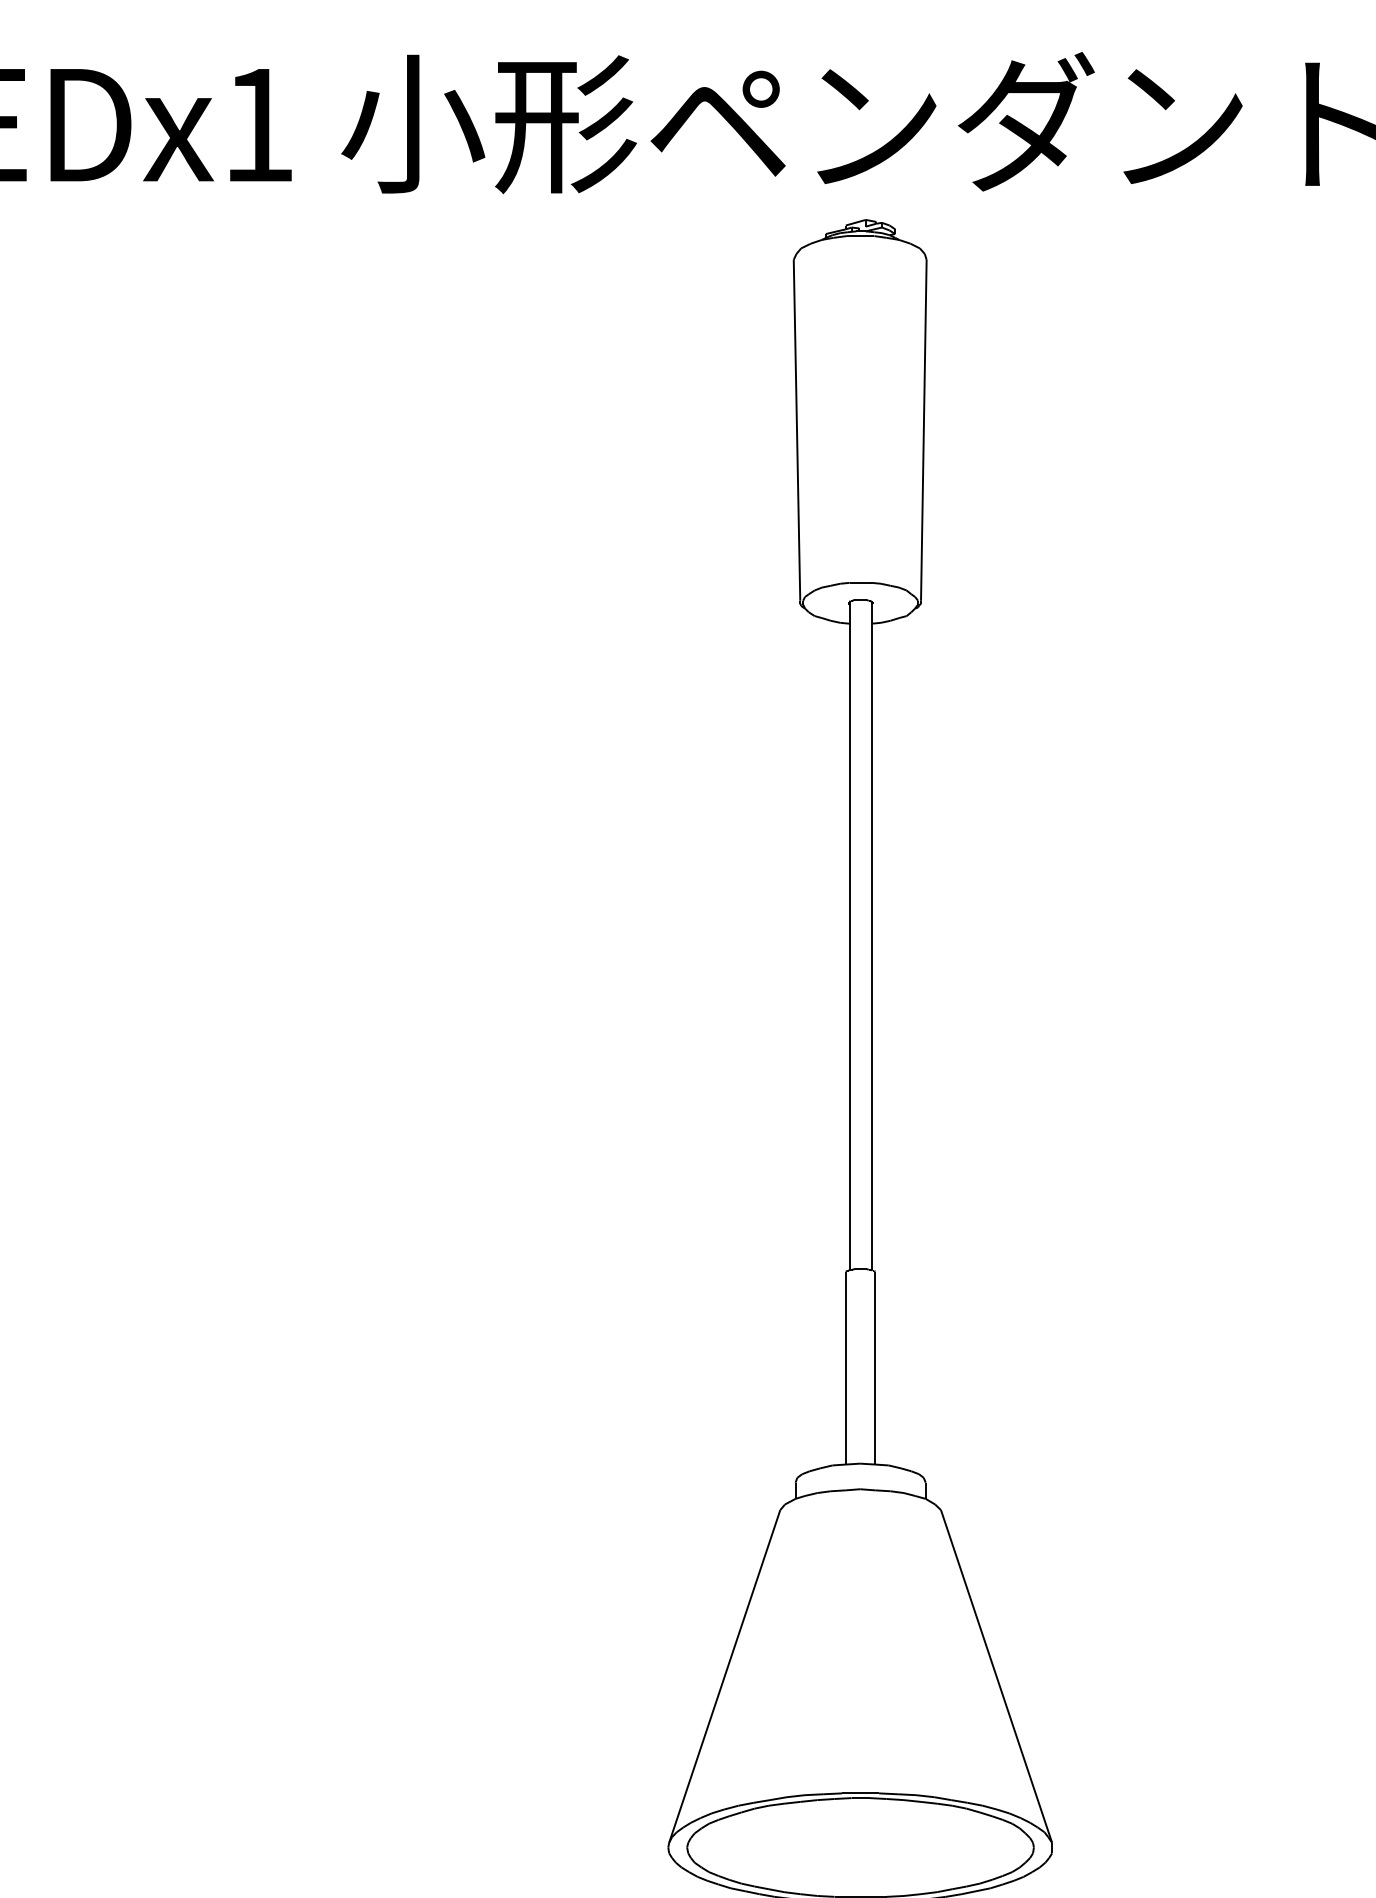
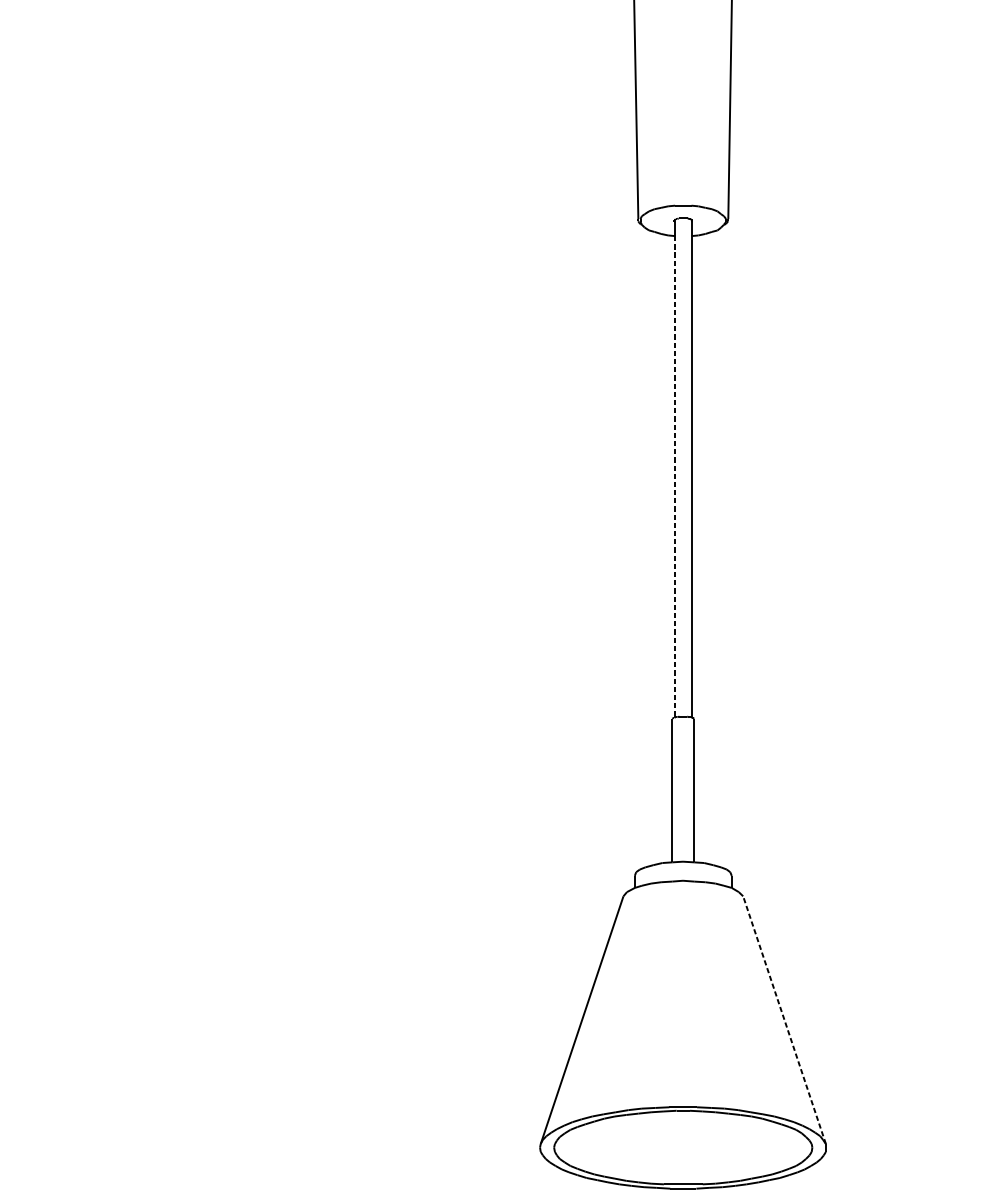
line: (849, 946) -> (675, 476), solid -> dashed
line: (996, 1675) -> (784, 1019), solid -> dashed

